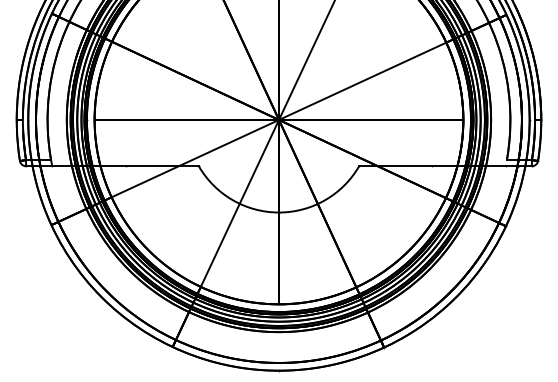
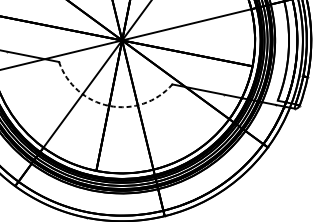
arc: (278, 212) -> (108, 105), solid -> dashed

